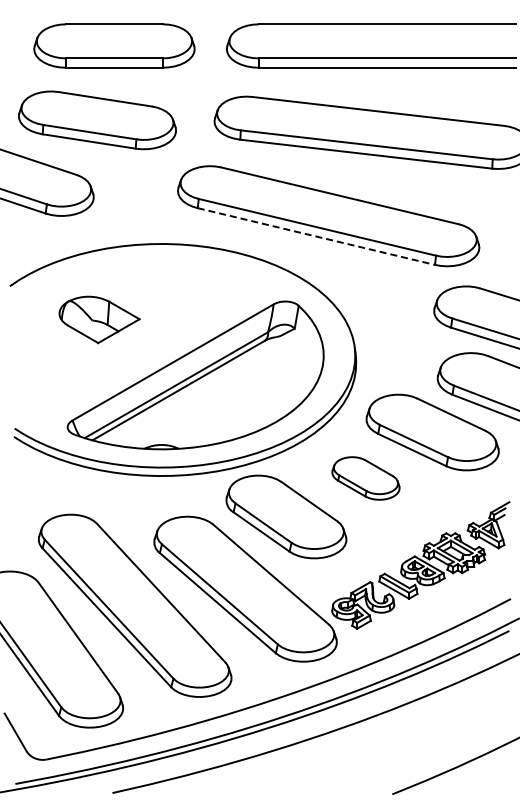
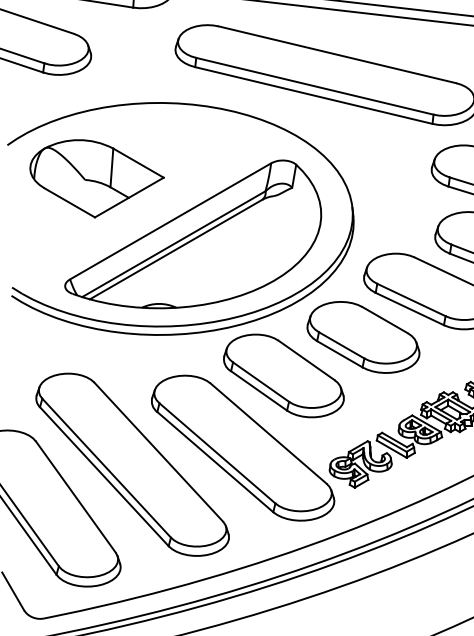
line: (316, 236) -> (313, 95), dashed -> solid
part: (99, 319) -> (96, 178), size x1.67
part: (365, 478) -> (362, 337), size x1.67

